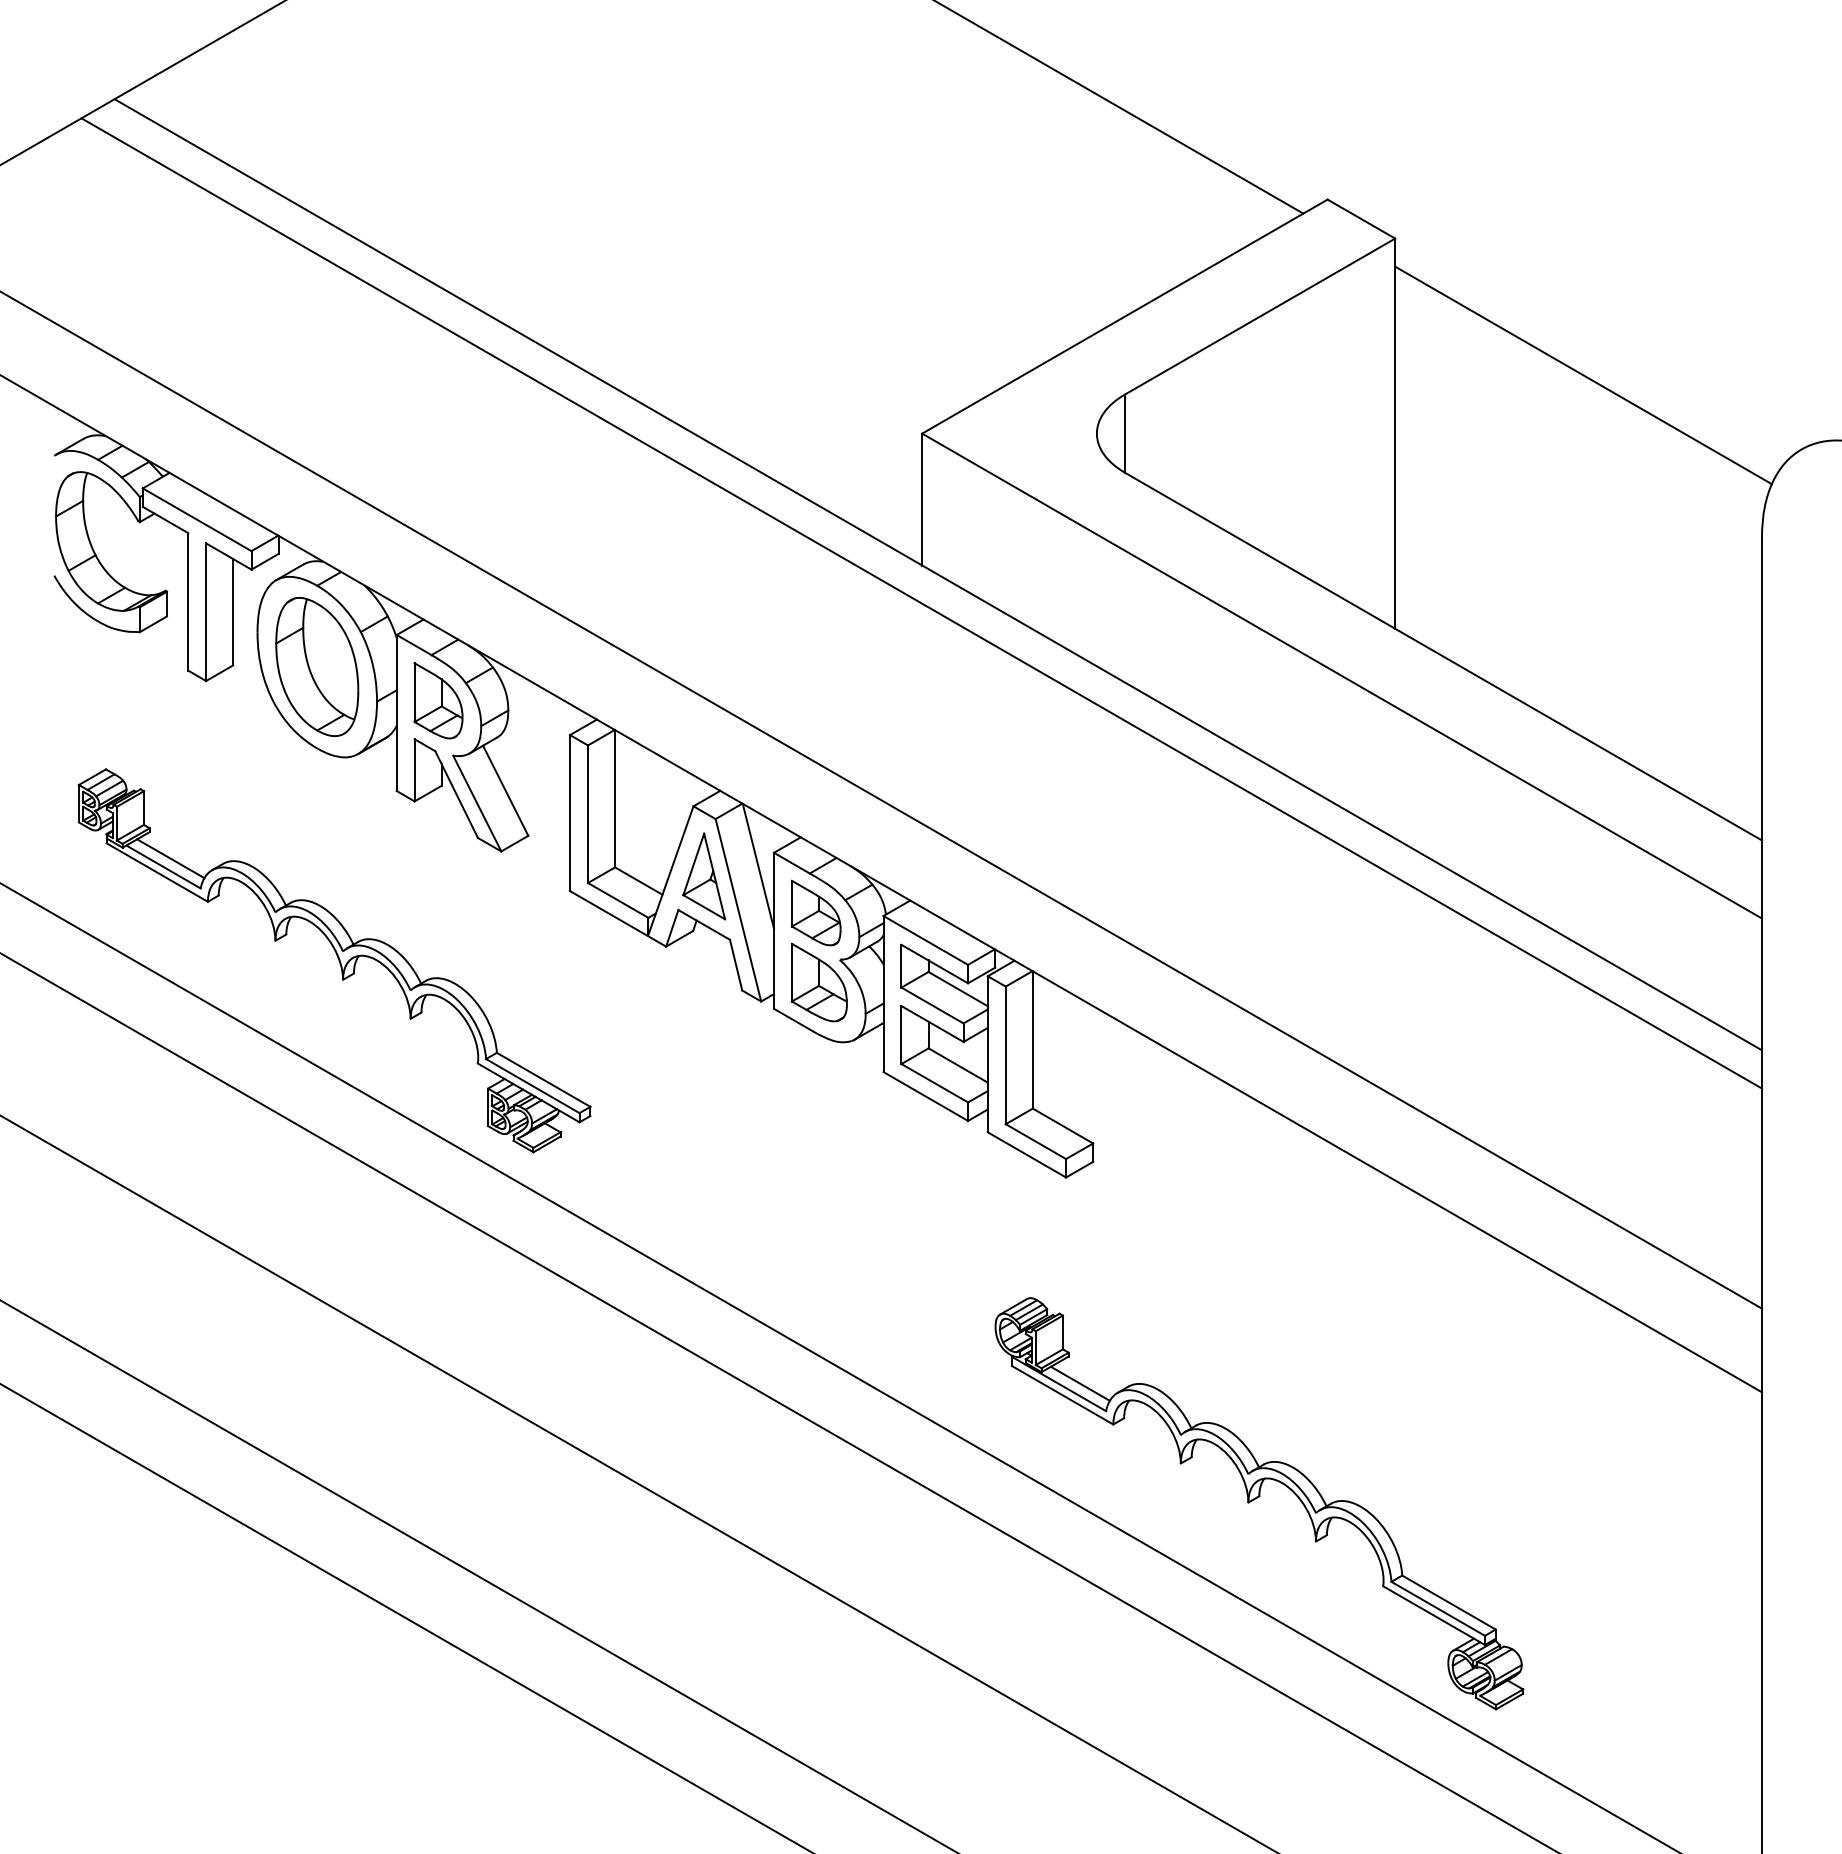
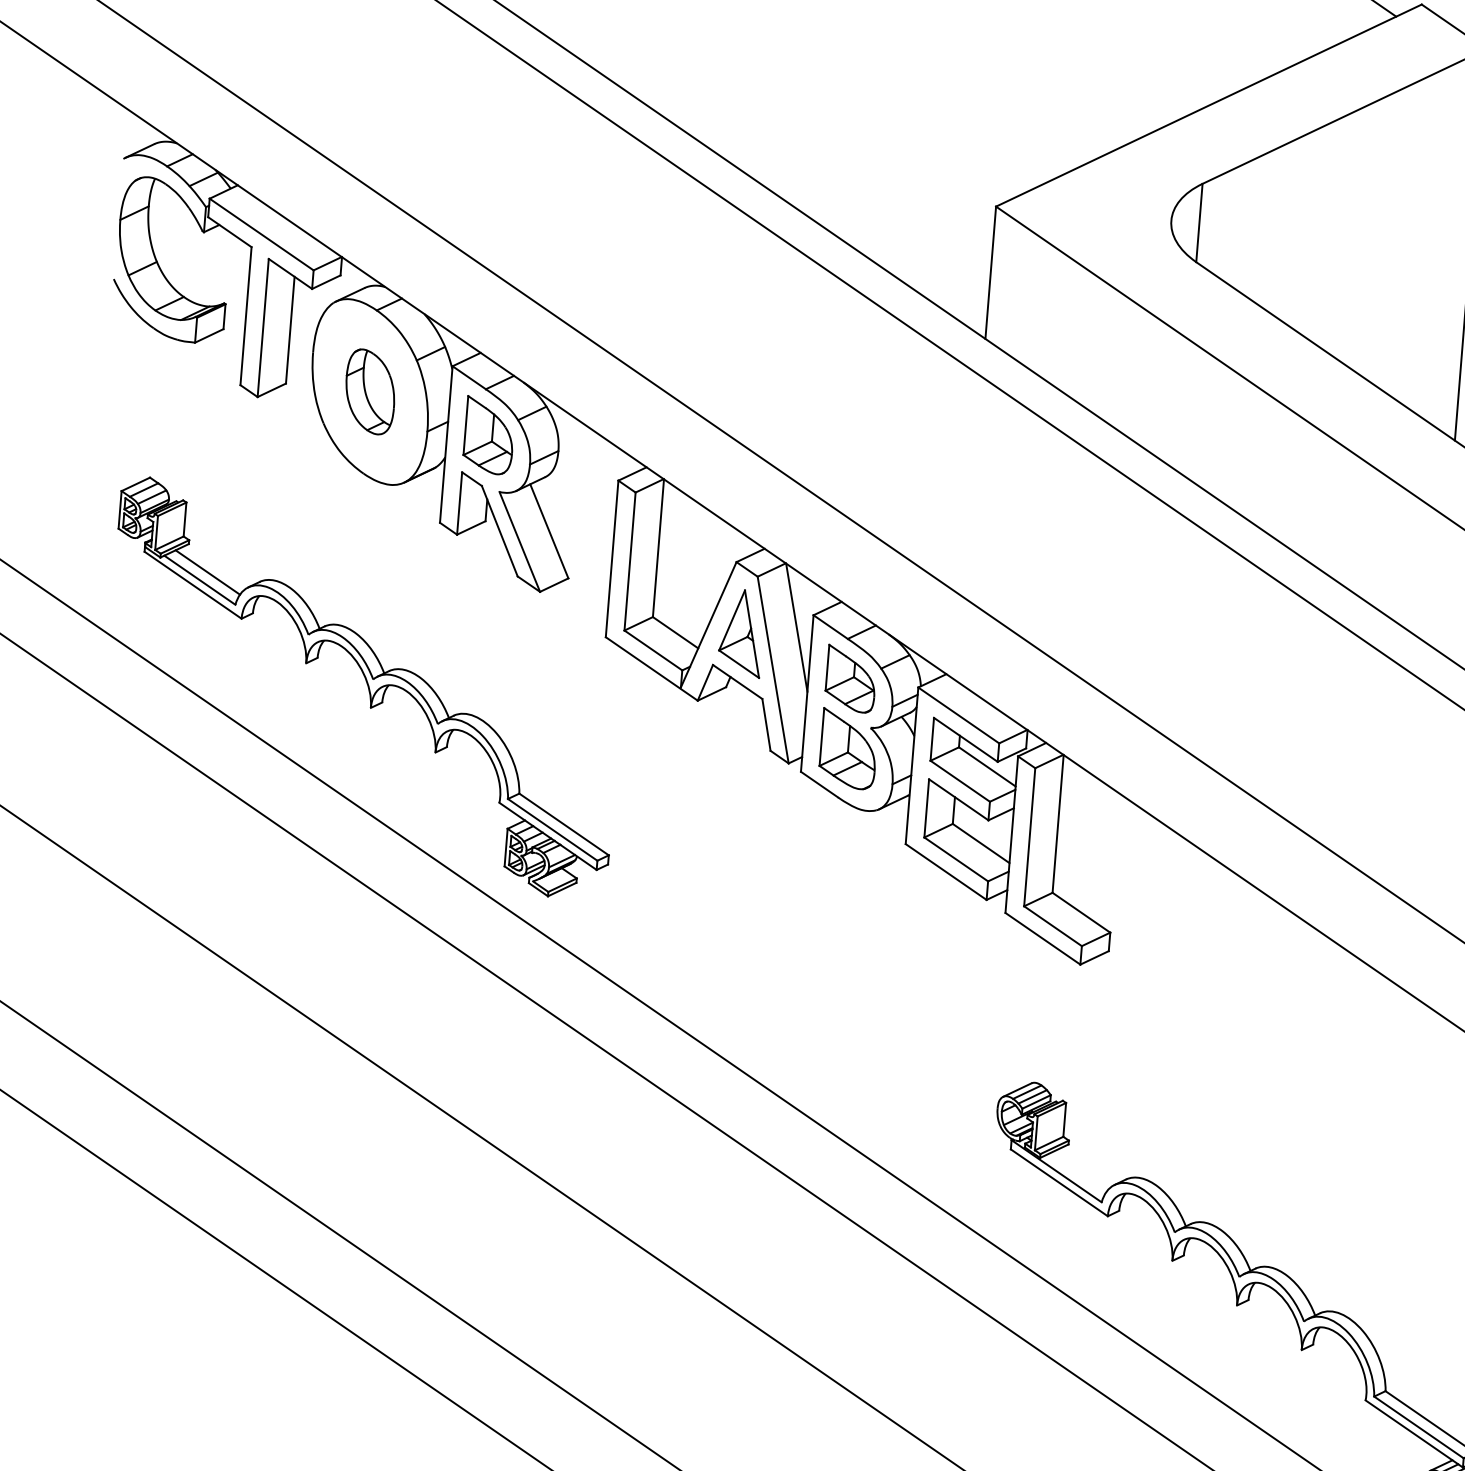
part: (317, 666) -> (370, 391), size x0.6
line: (1079, 1383) -> (1077, 1172), removed

